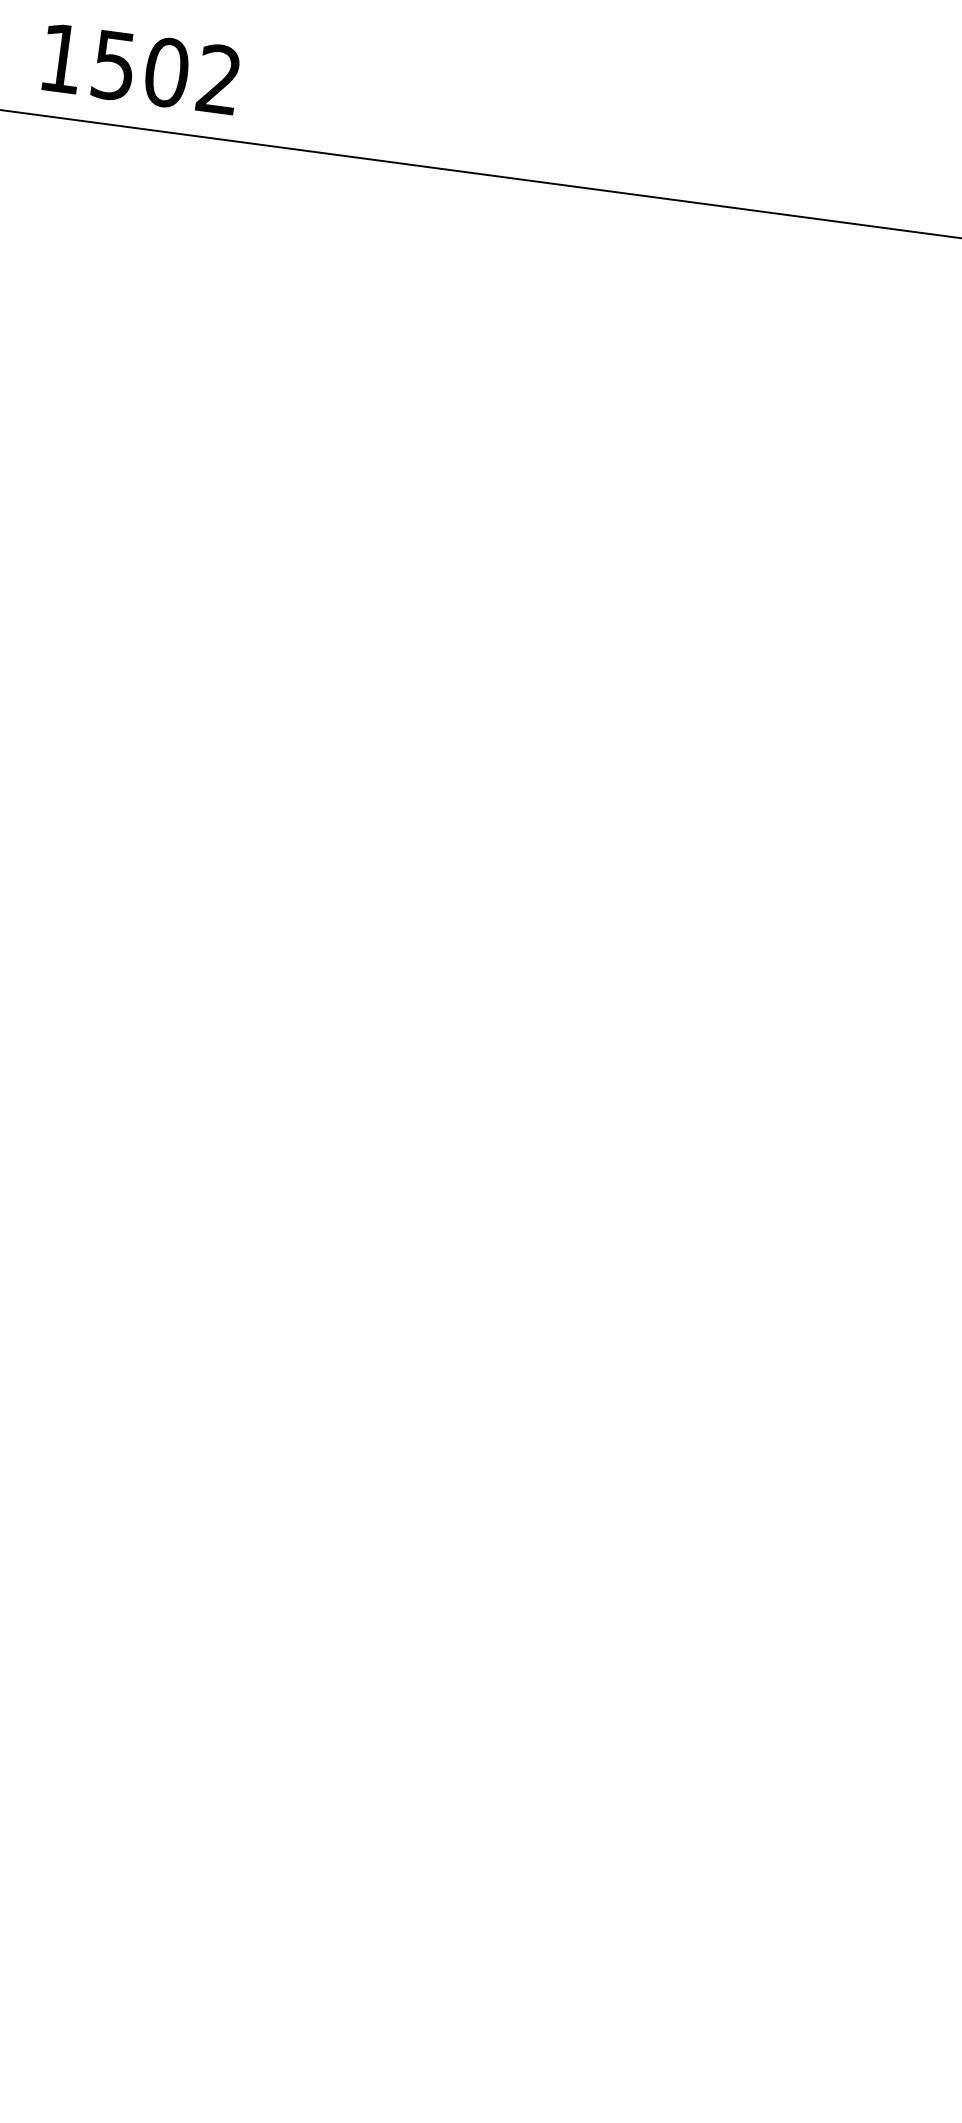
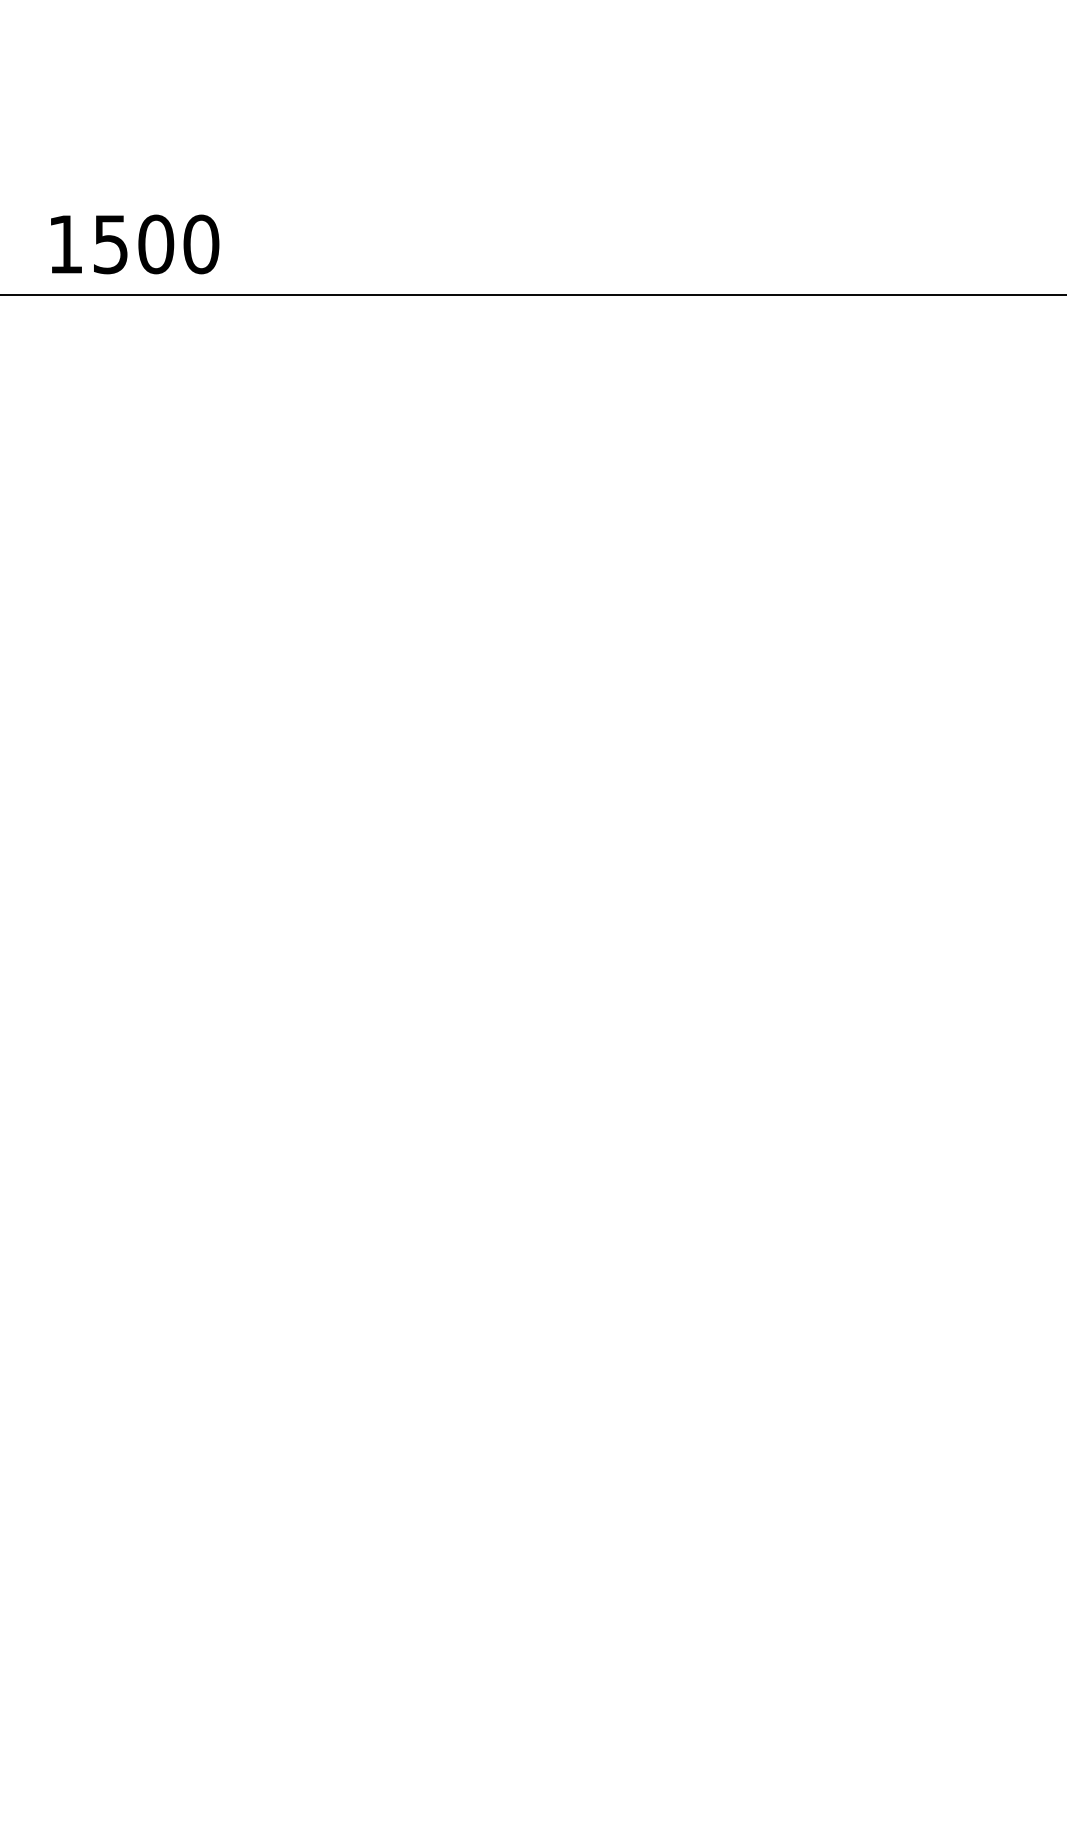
text: (219, 79) -> (201, 244), 1502 -> 1500

